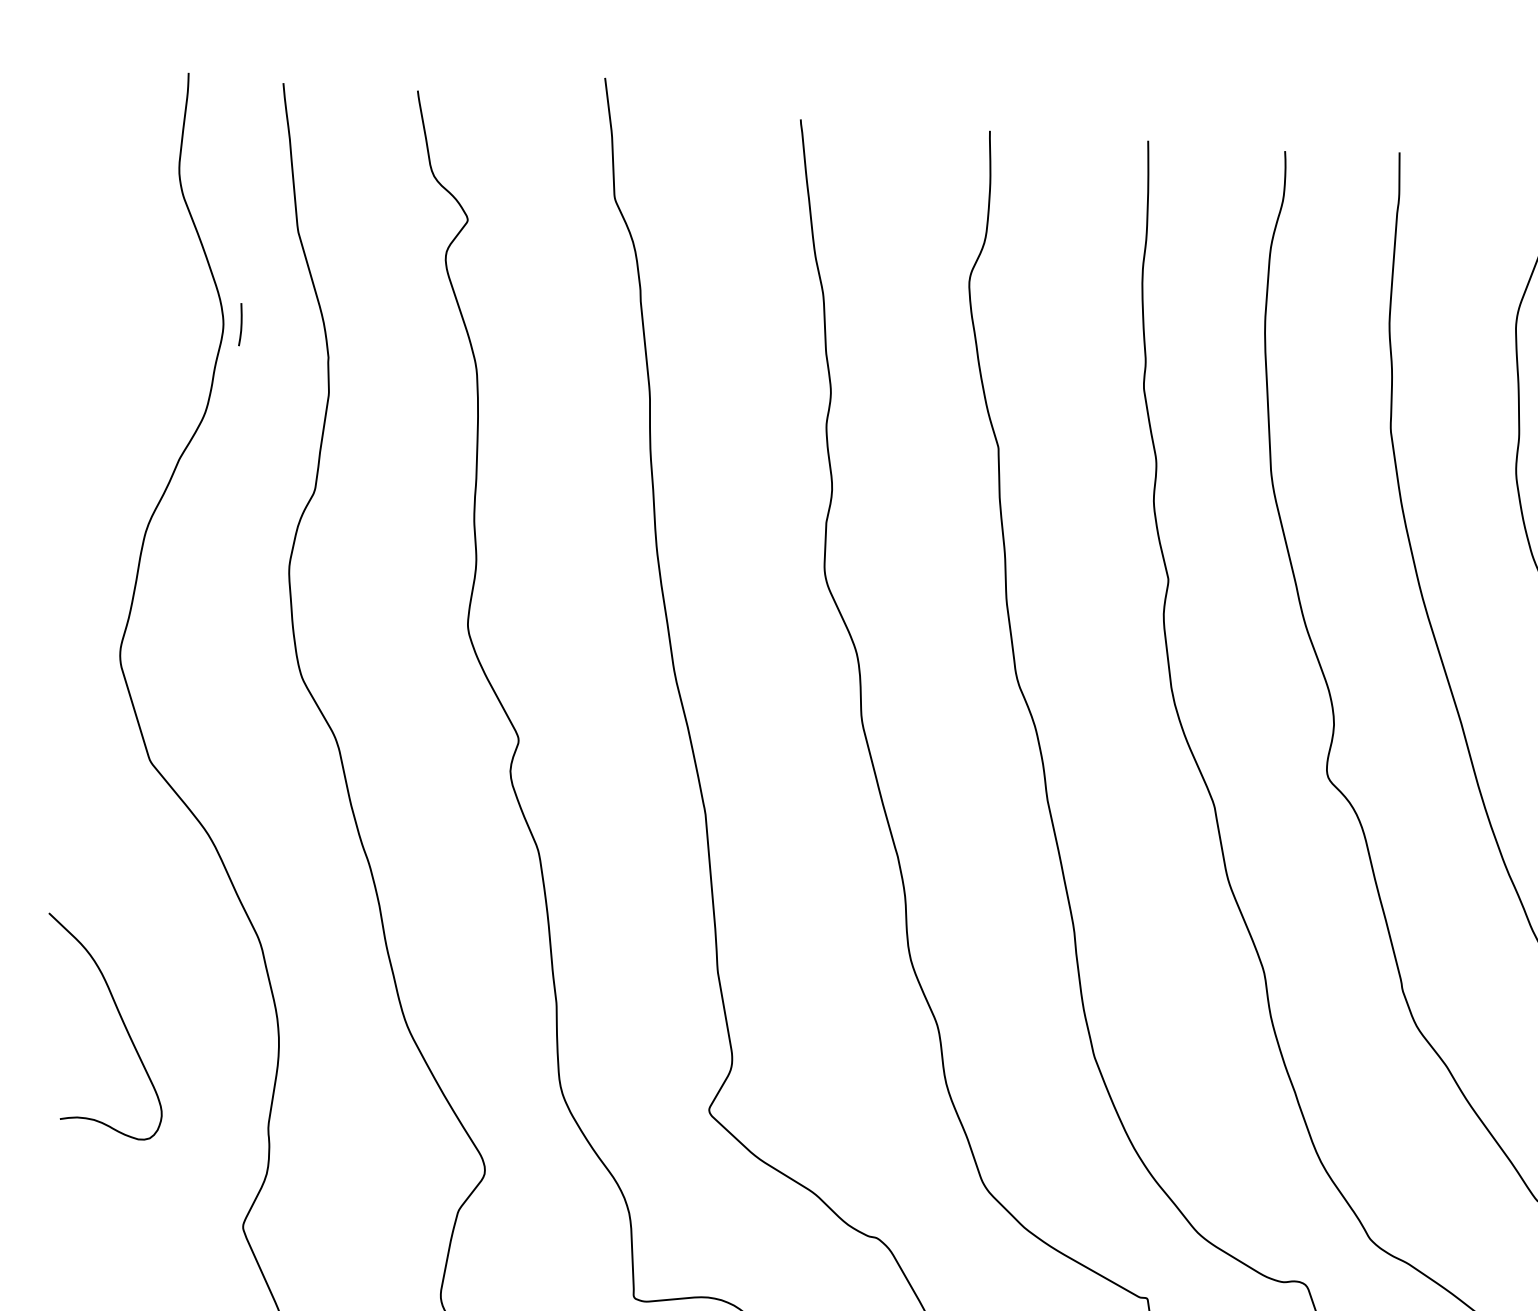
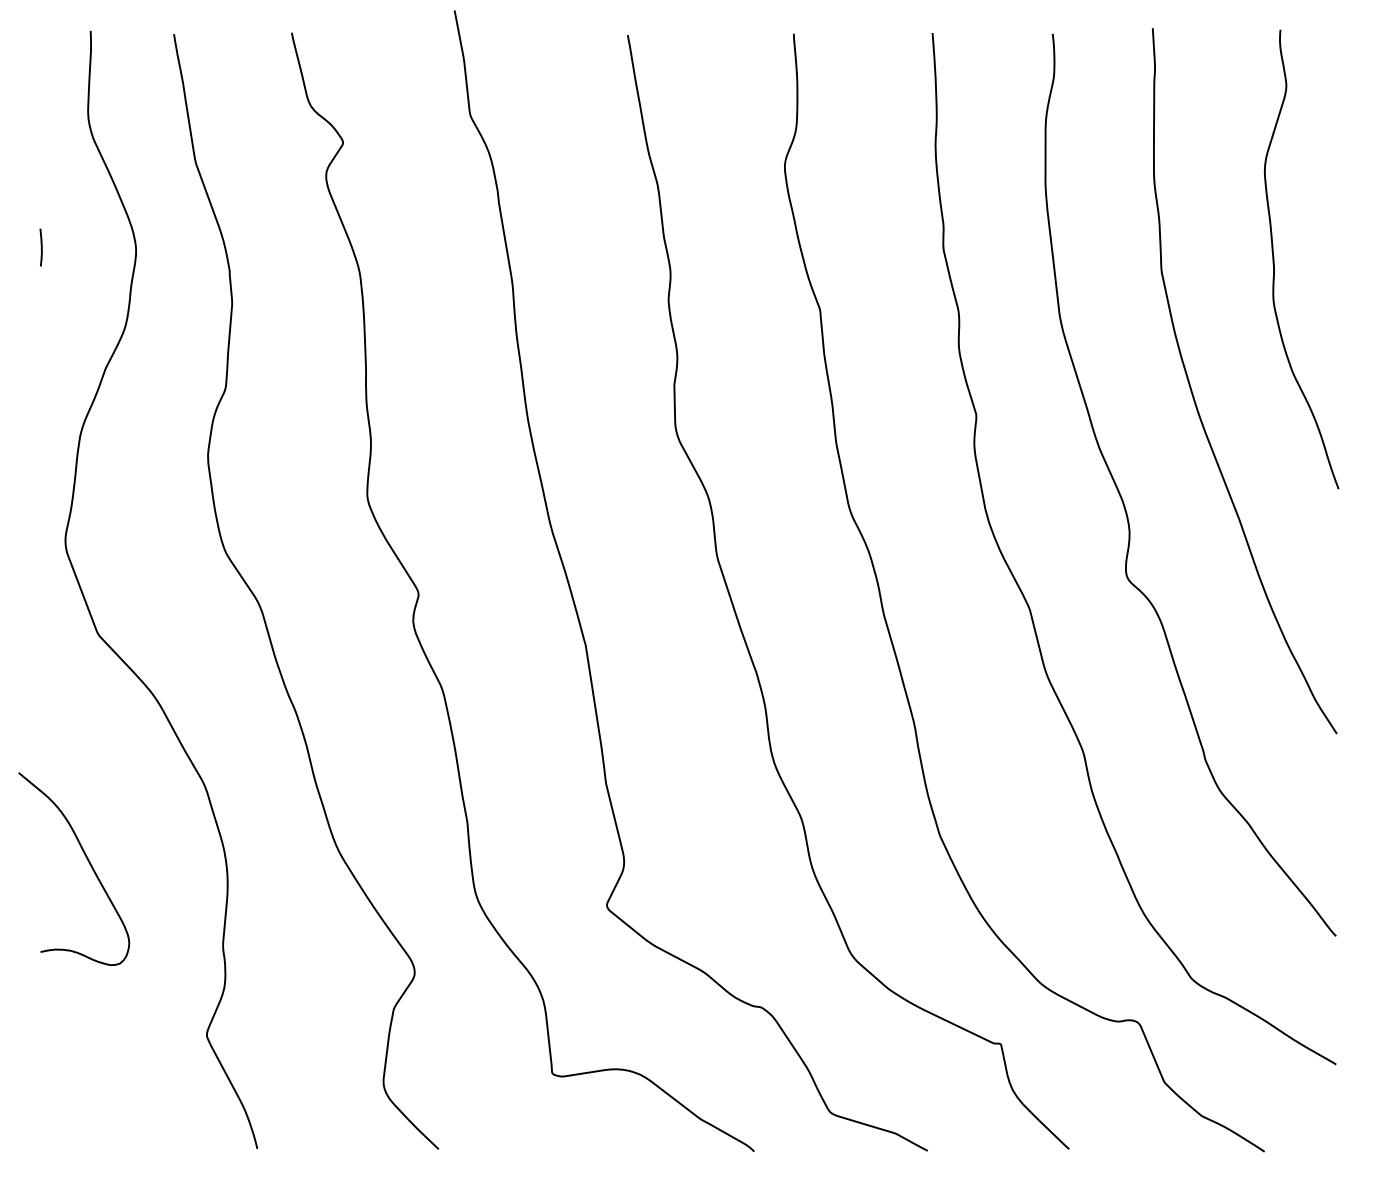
line: (240, 324) -> (40, 247), moved

